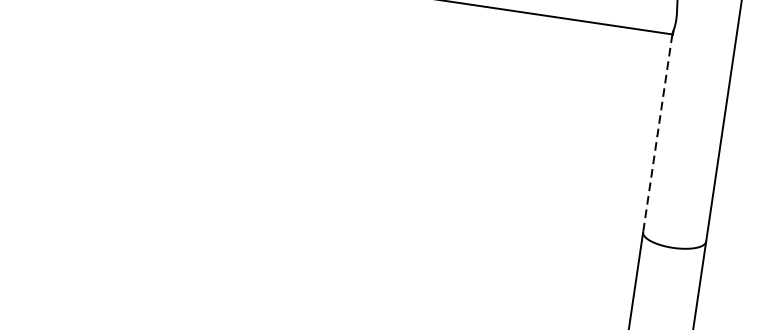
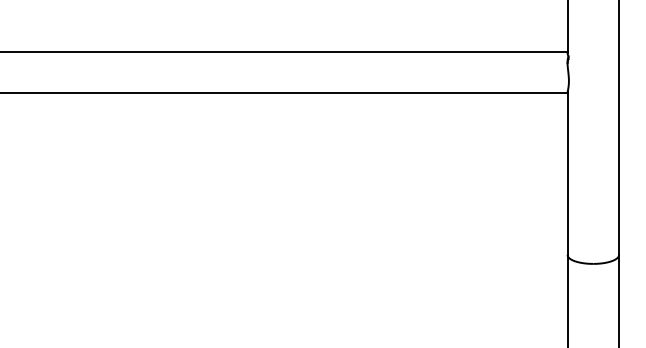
line: (657, 133) -> (567, 174), dashed -> solid

